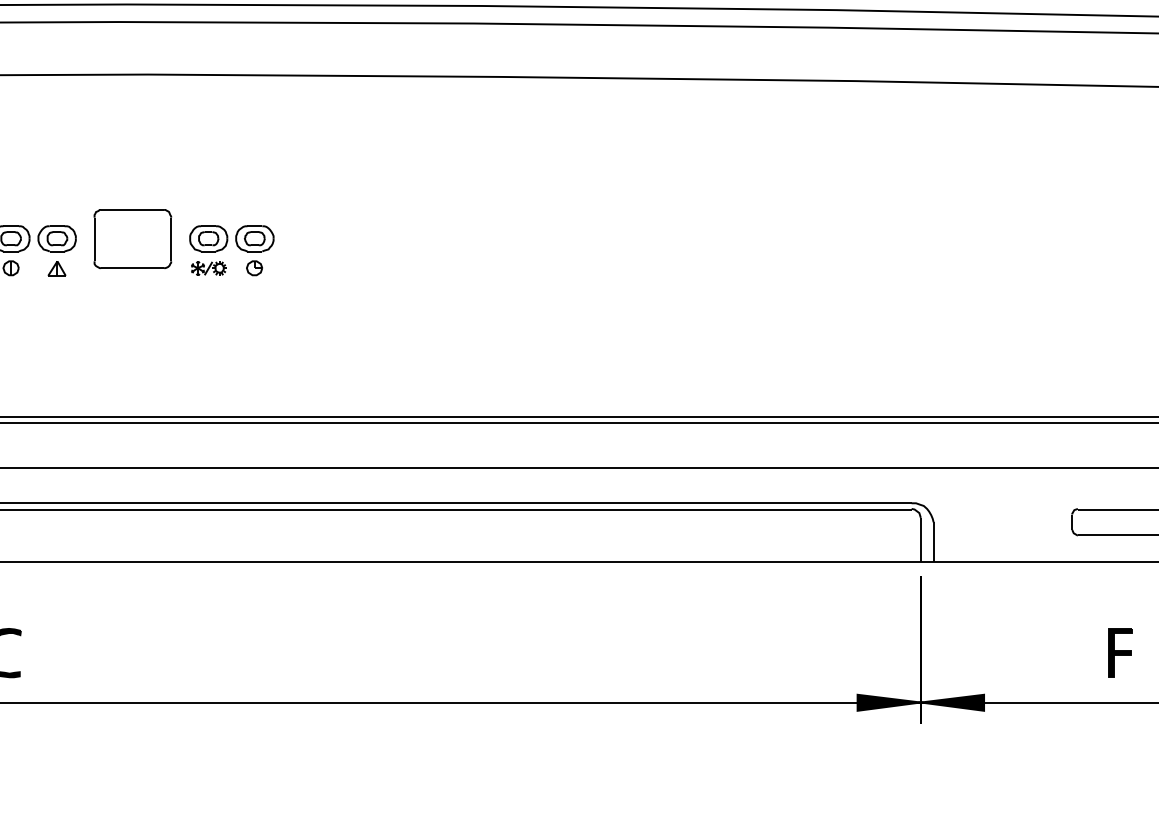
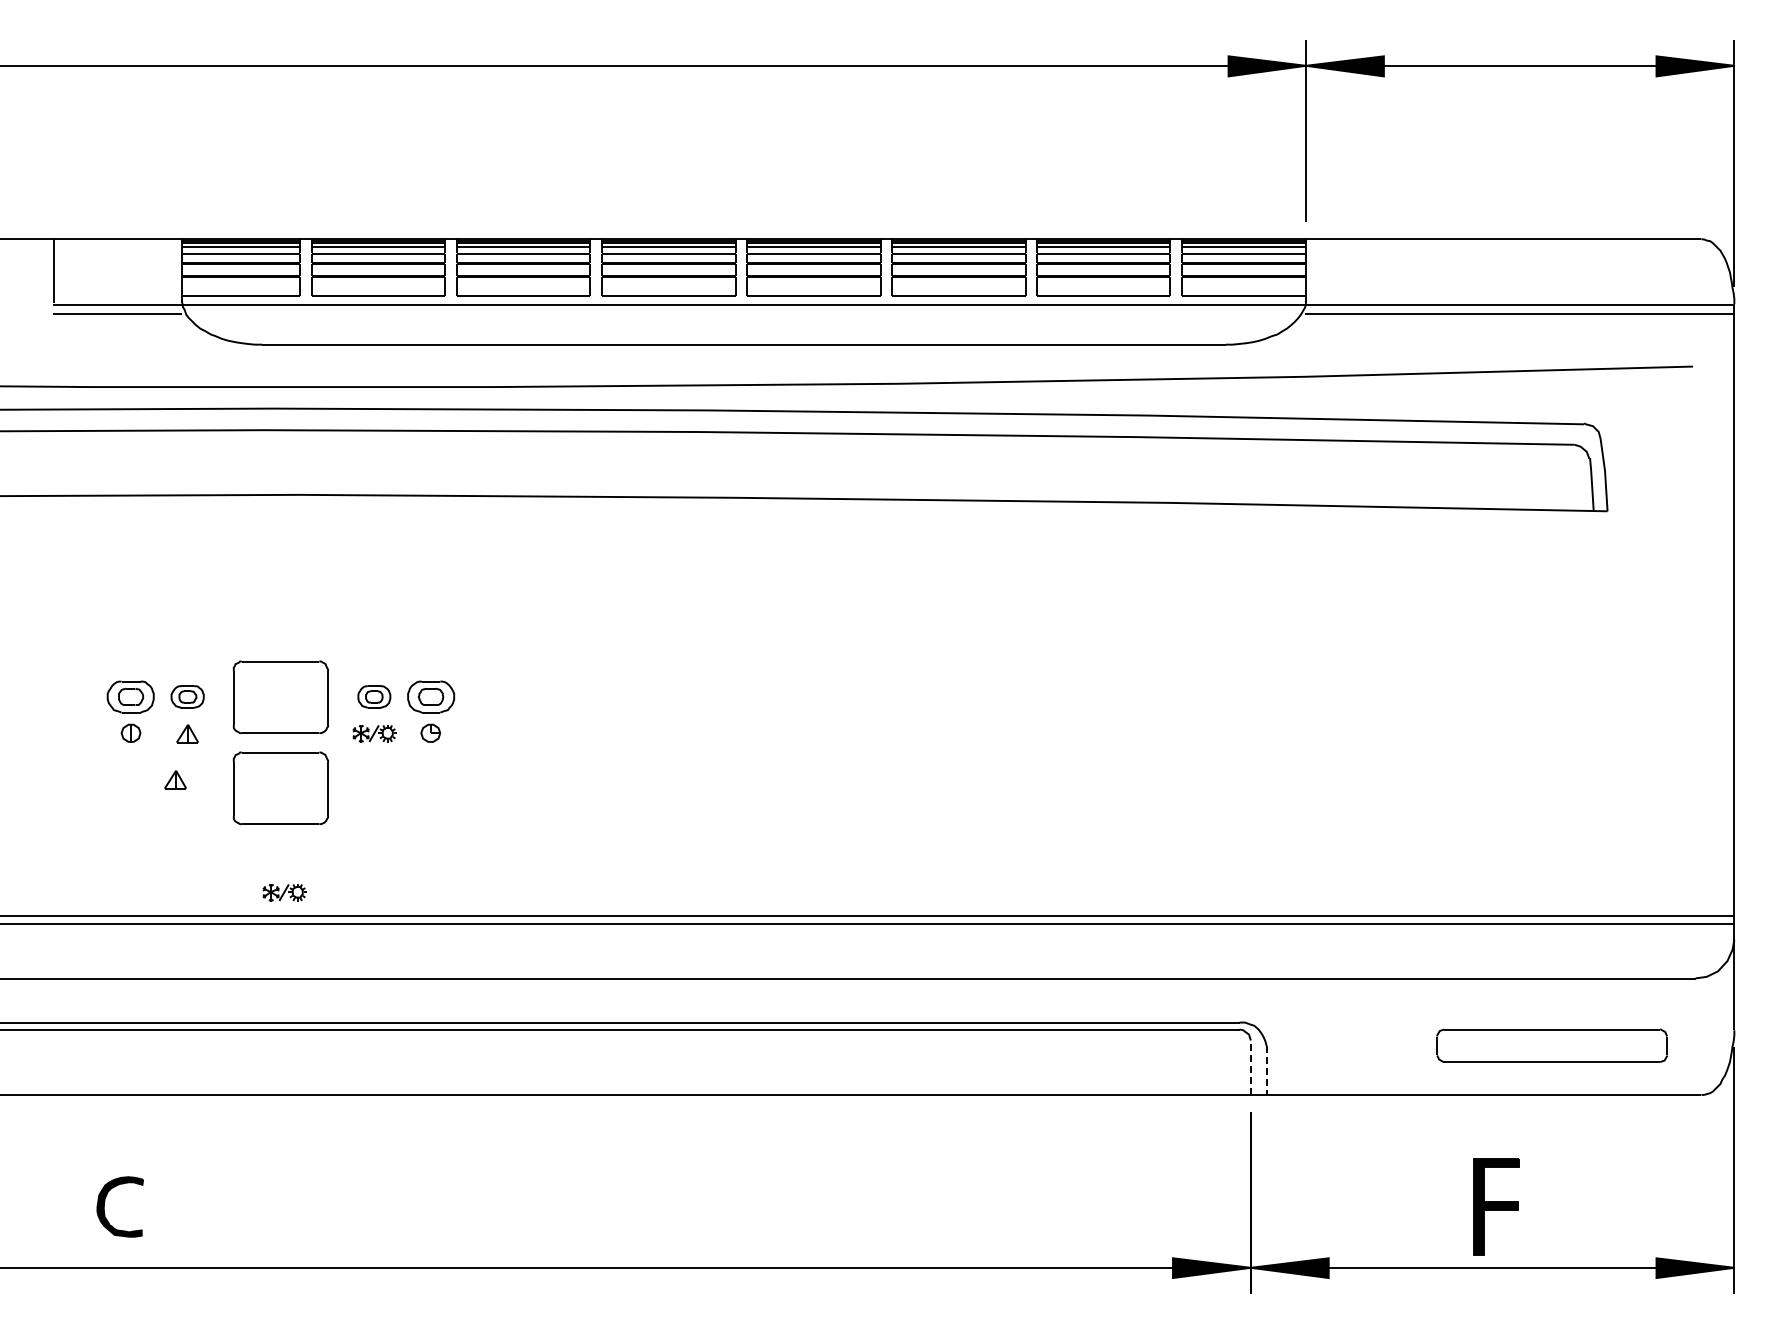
part: (56, 238) -> (187, 696), size x0.7
part: (208, 238) -> (374, 696), size x0.7
part: (47, 305) -> (175, 779), added
part: (132, 312) -> (280, 787), added
part: (135, 397) -> (284, 892), added
line: (920, 539) -> (1250, 1067), solid -> dashed
line: (933, 542) -> (1266, 1070), solid -> dashed
part: (1120, 652) -> (1496, 1206), size x1.6

